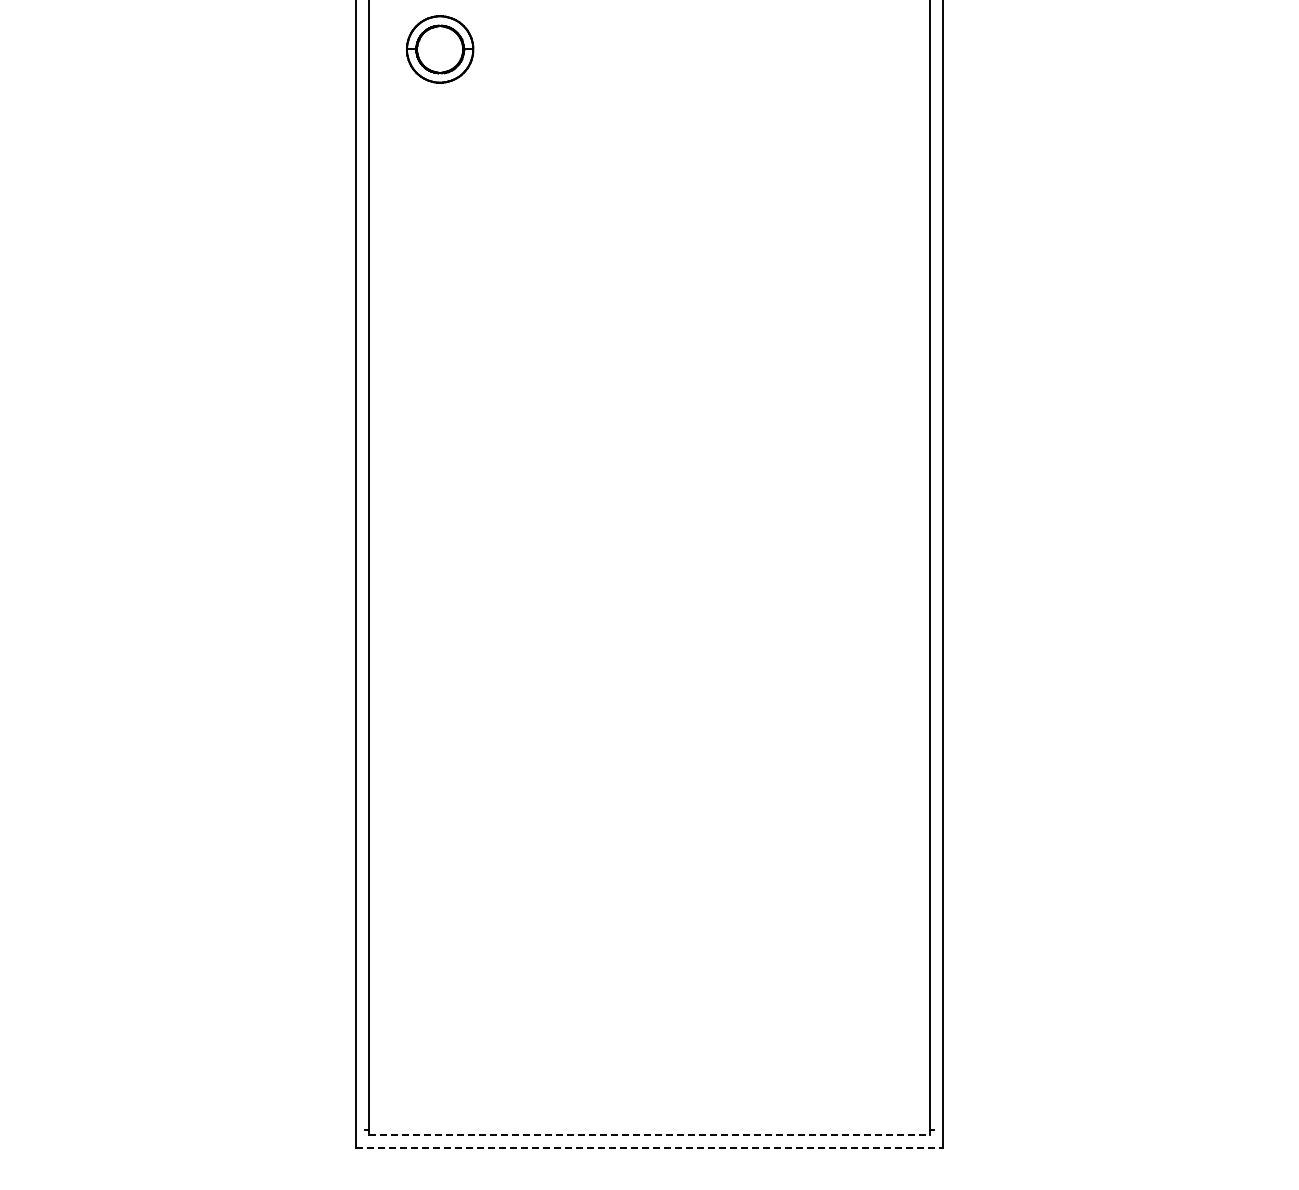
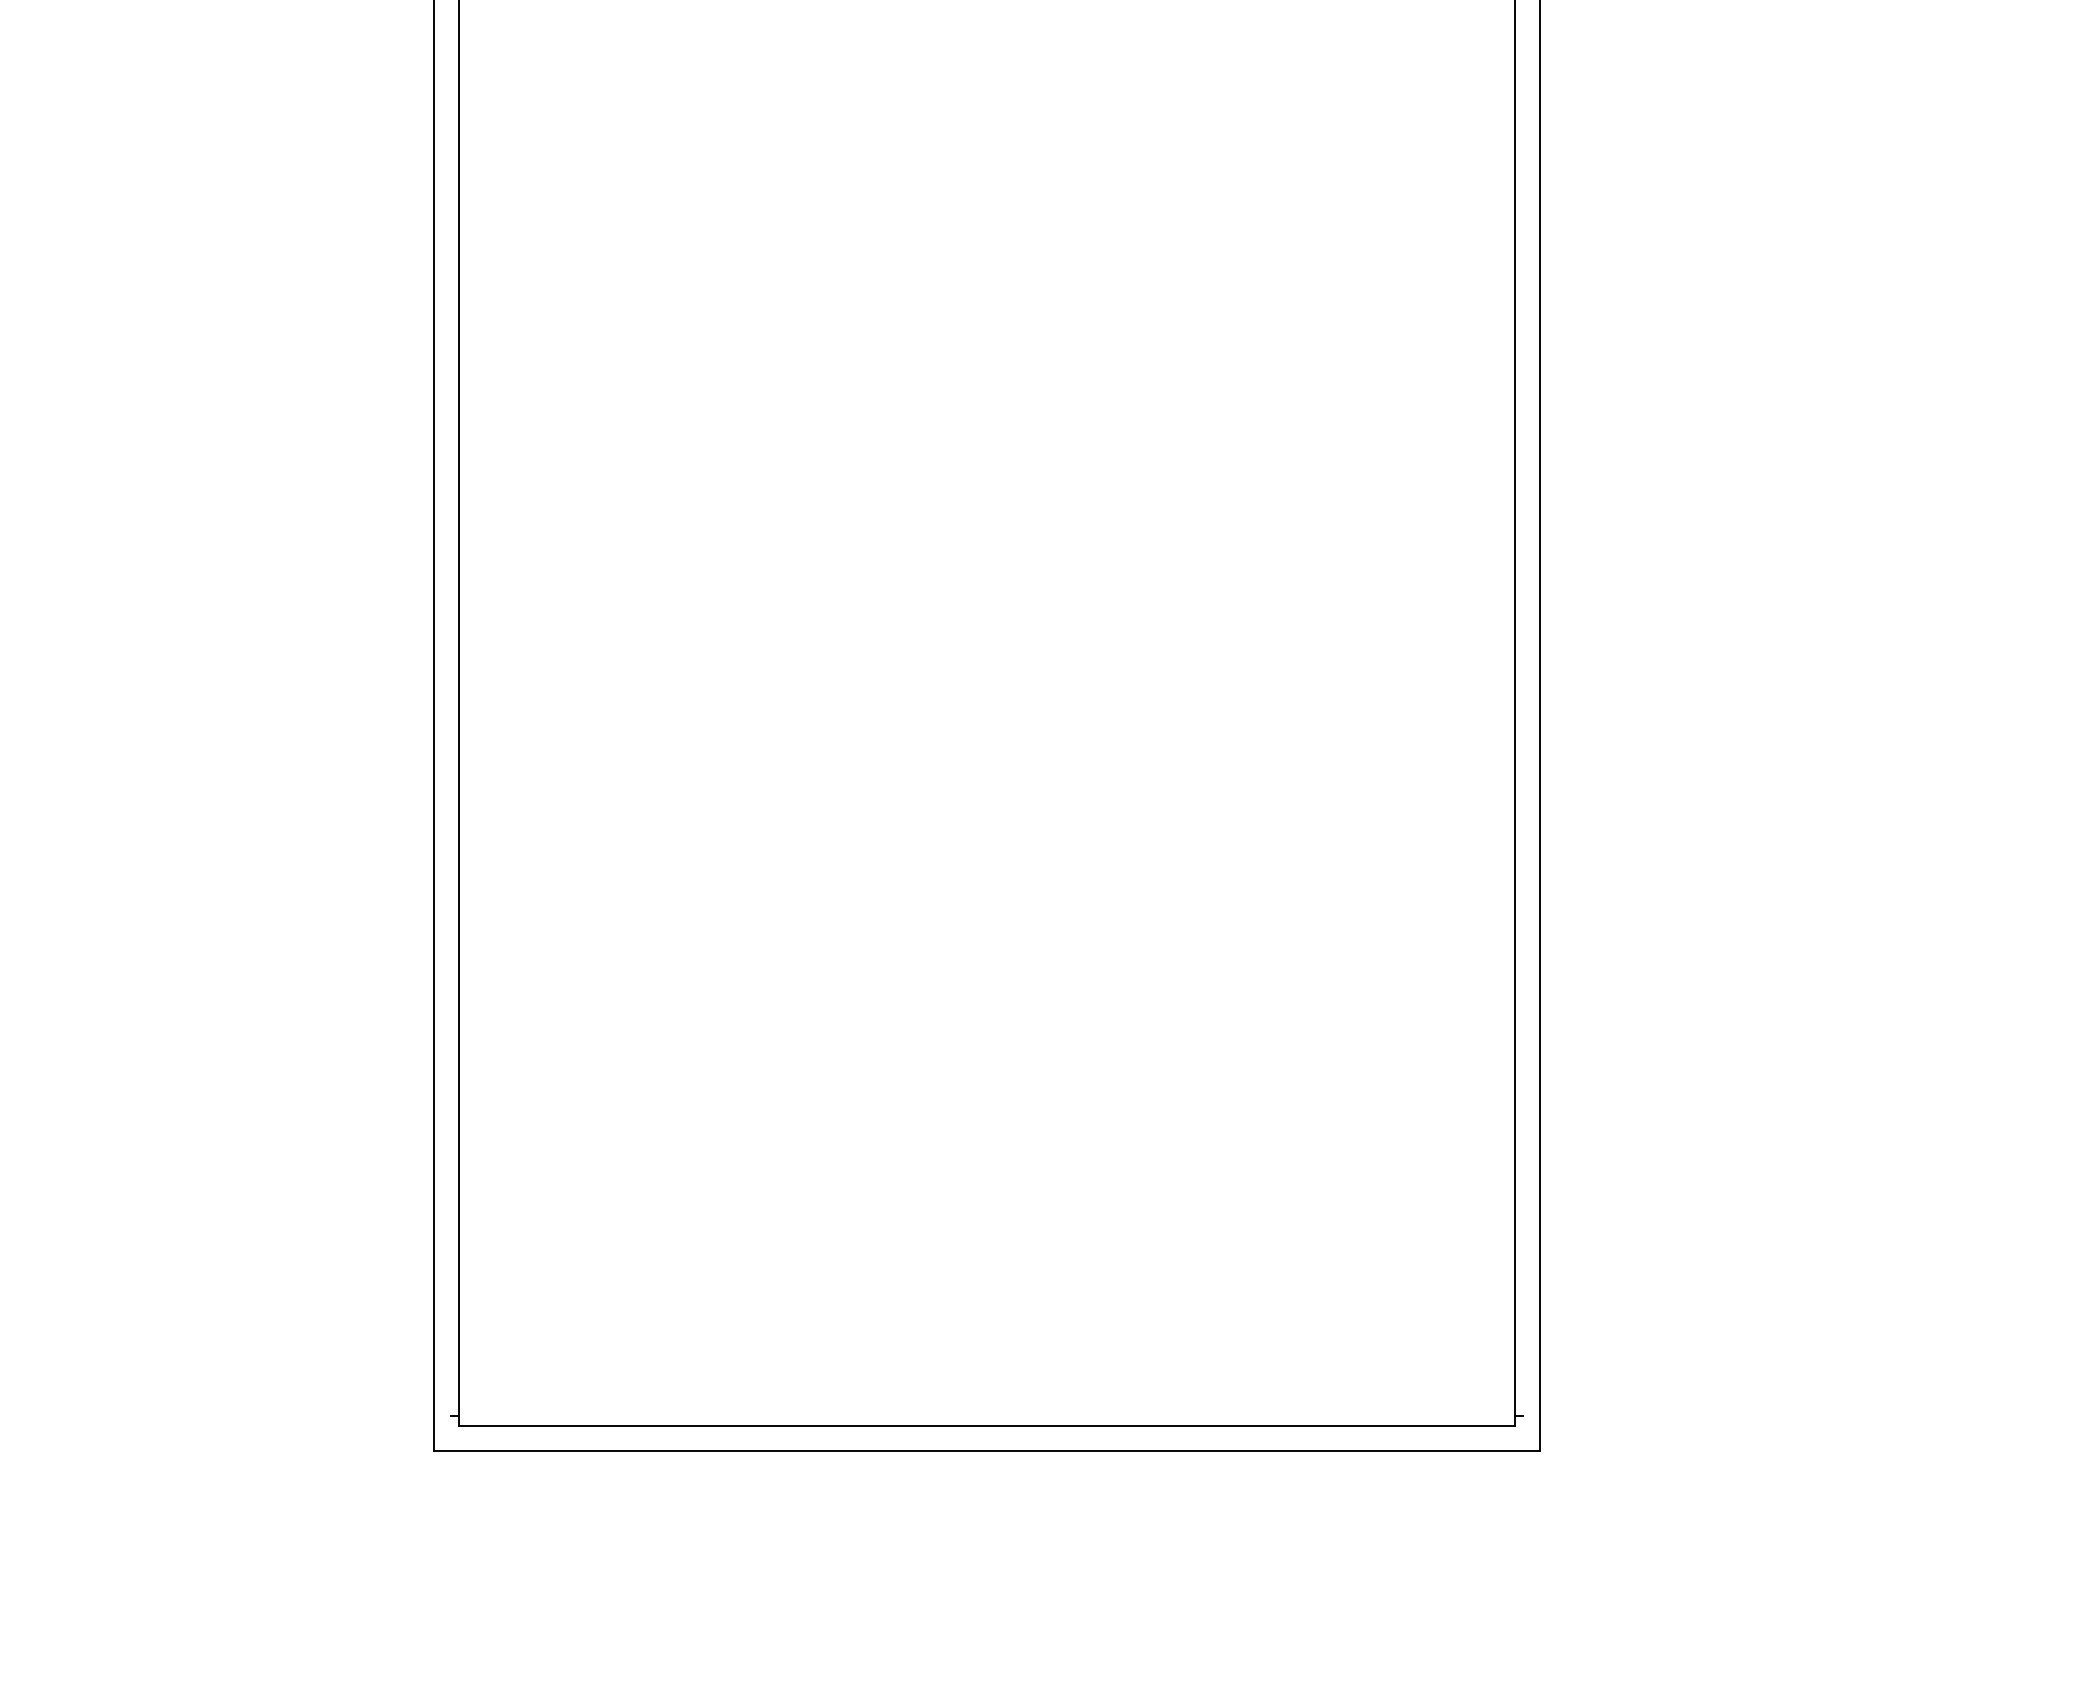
line: (649, 1135) -> (986, 1426), dashed -> solid
line: (649, 1148) -> (986, 1451), dashed -> solid

